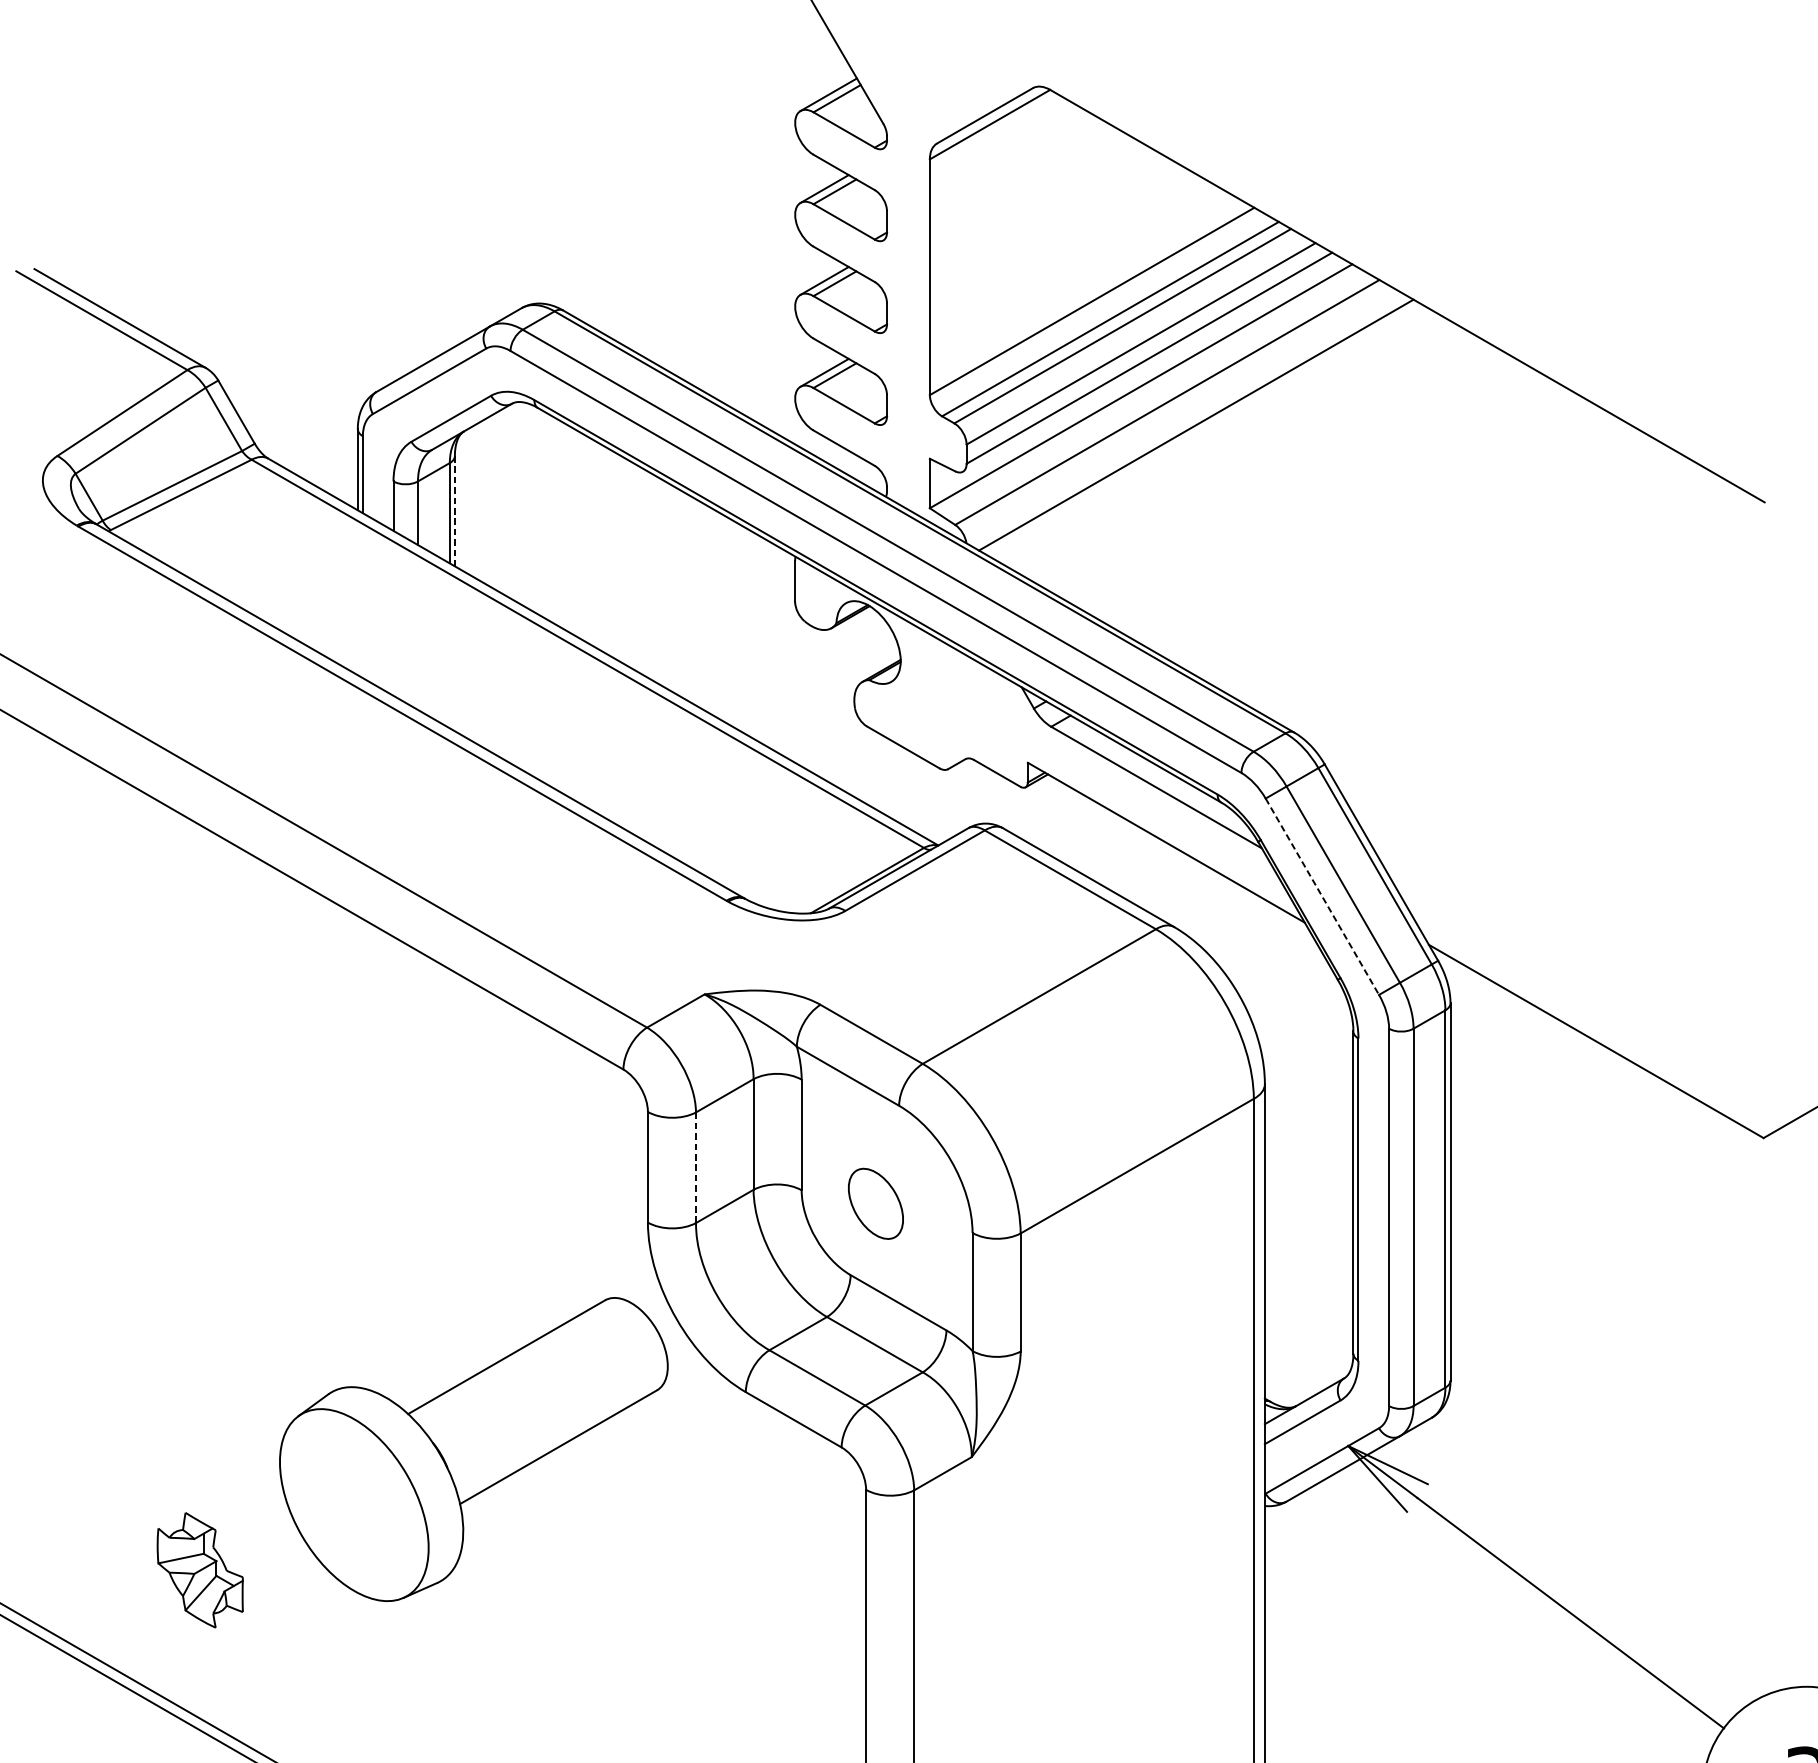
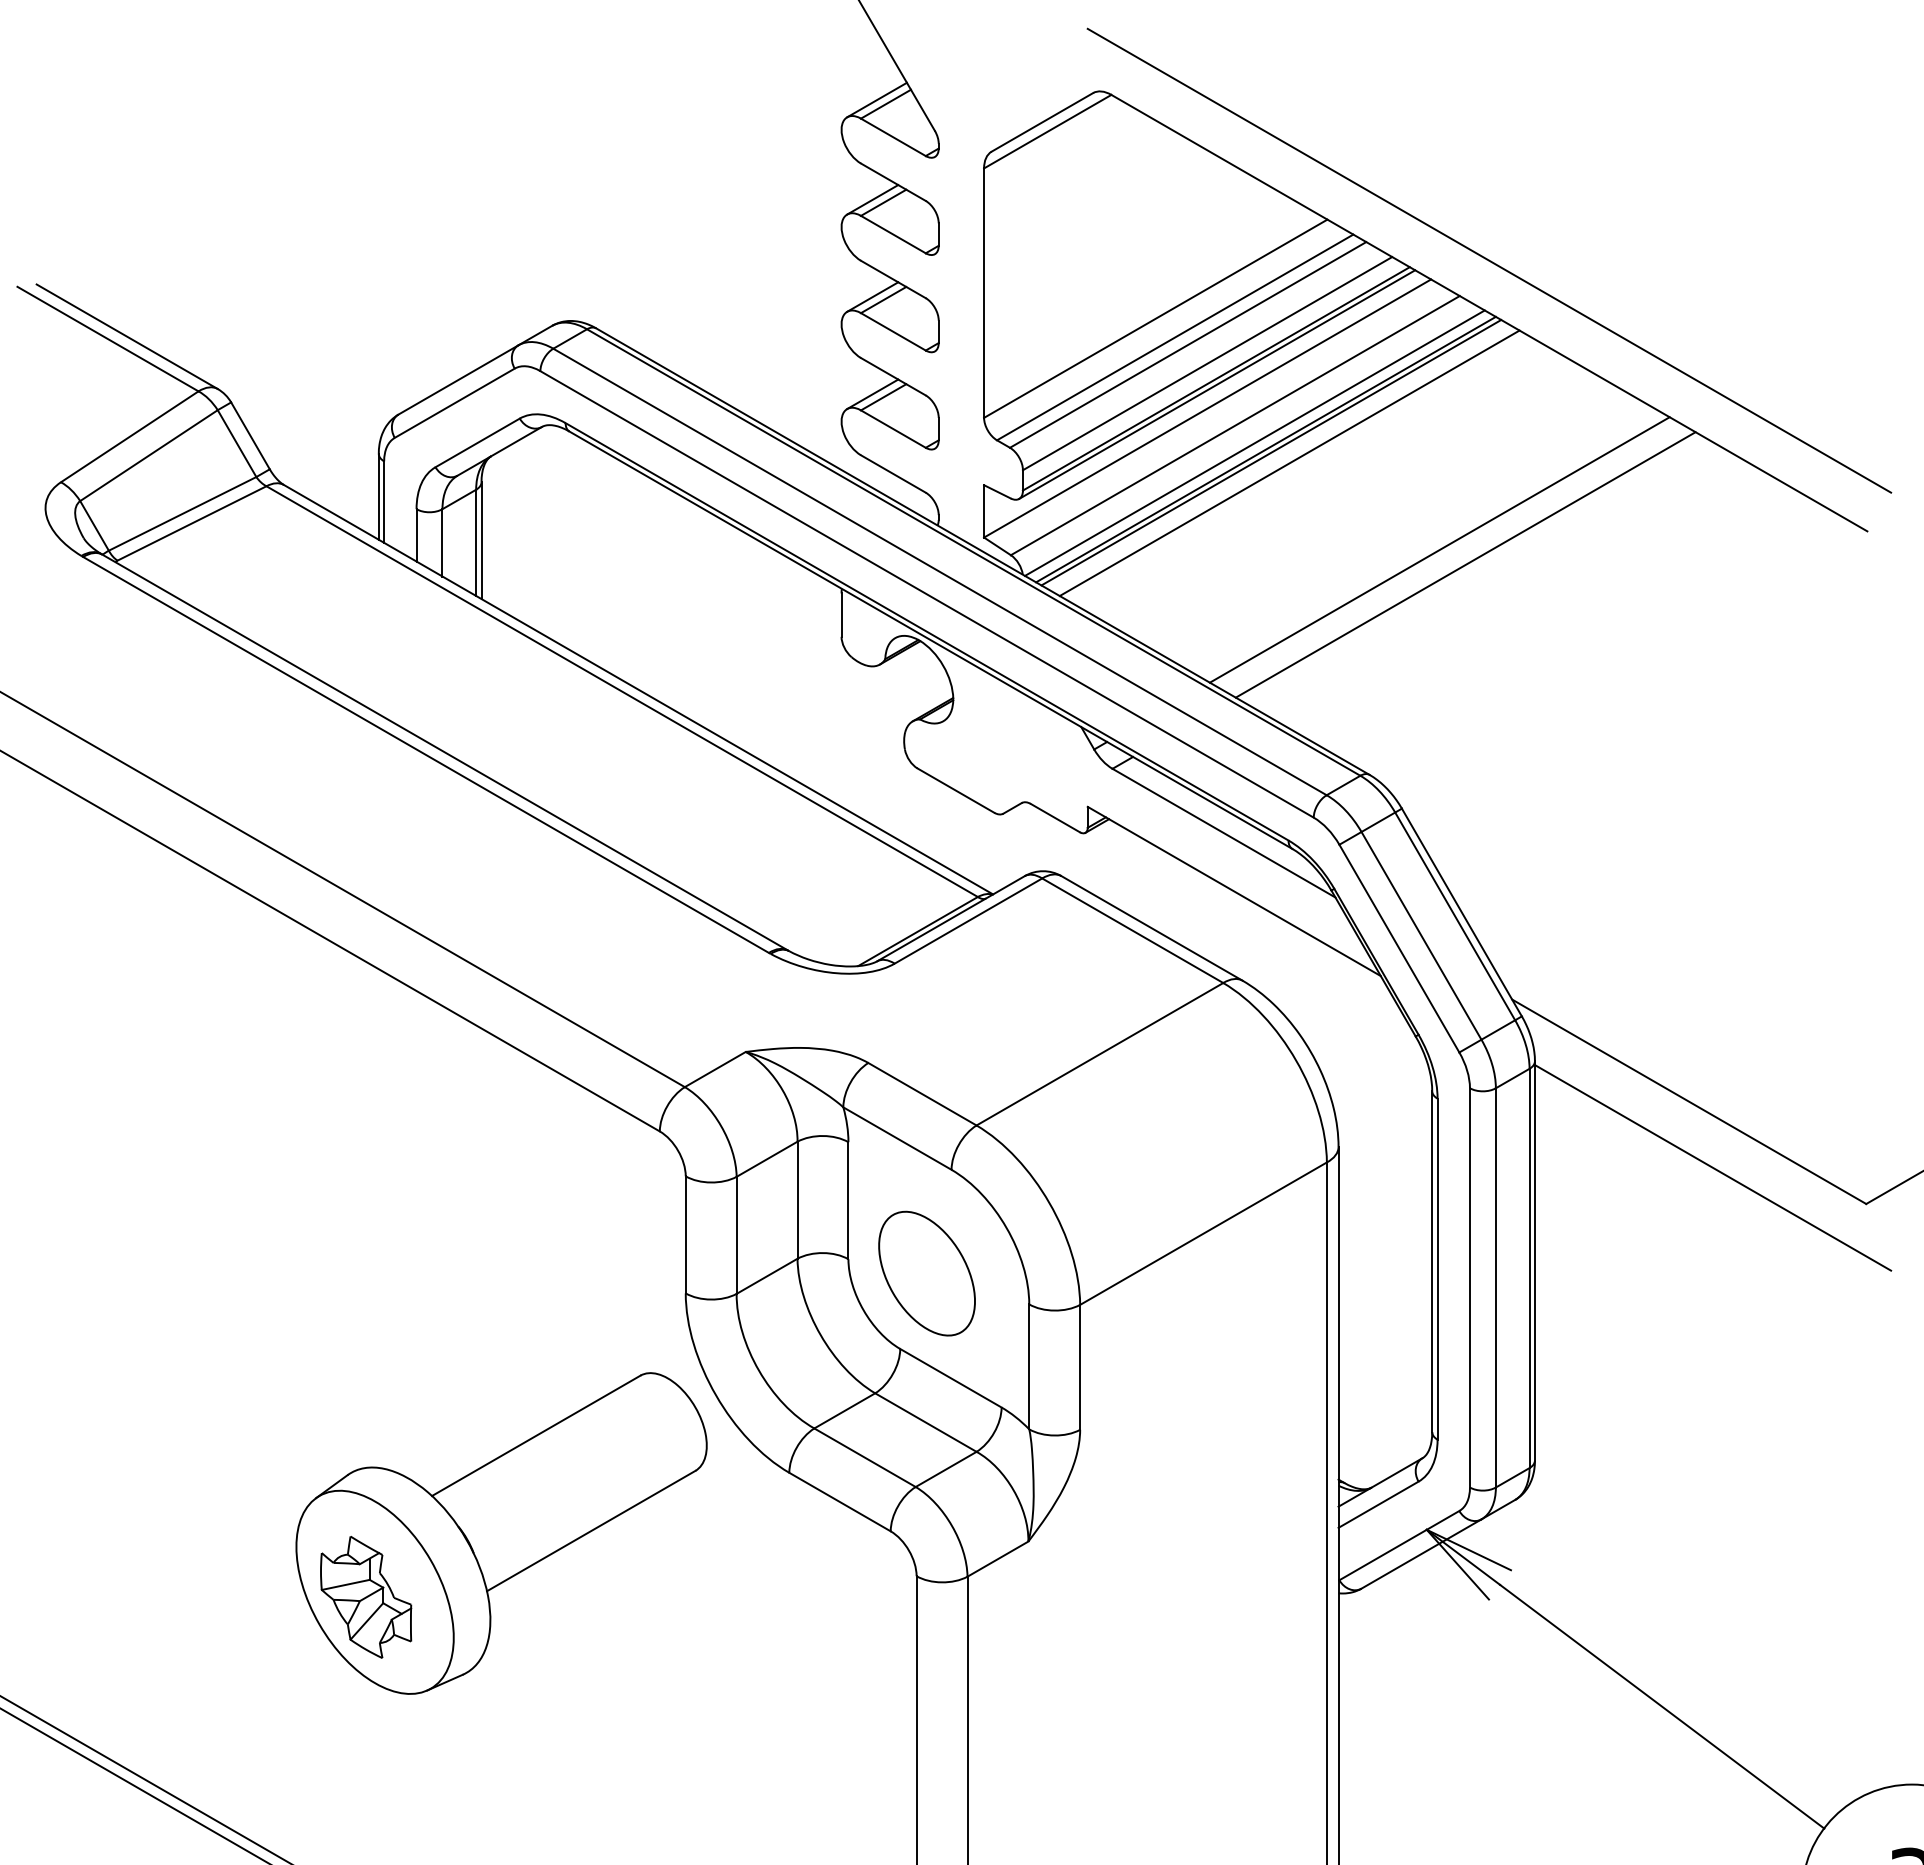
line: (1407, 246) -> (1489, 260), added
line: (1150, 363) -> (1217, 384), added
line: (1185, 418) -> (1254, 442), added
line: (1201, 427) -> (1271, 452), added
line: (1218, 438) -> (1289, 463), added
line: (454, 511) -> (481, 541), dashed -> solid
line: (1360, 519) -> (1439, 549), added
line: (1384, 533) -> (1465, 564), added
line: (1322, 896) -> (1399, 948), dashed -> solid
line: (1618, 1103) -> (1712, 1167), added
line: (695, 1167) -> (736, 1235), dashed -> solid
part: (875, 1203) -> (926, 1273), size x1.67
part: (200, 1570) -> (366, 1597), moved

